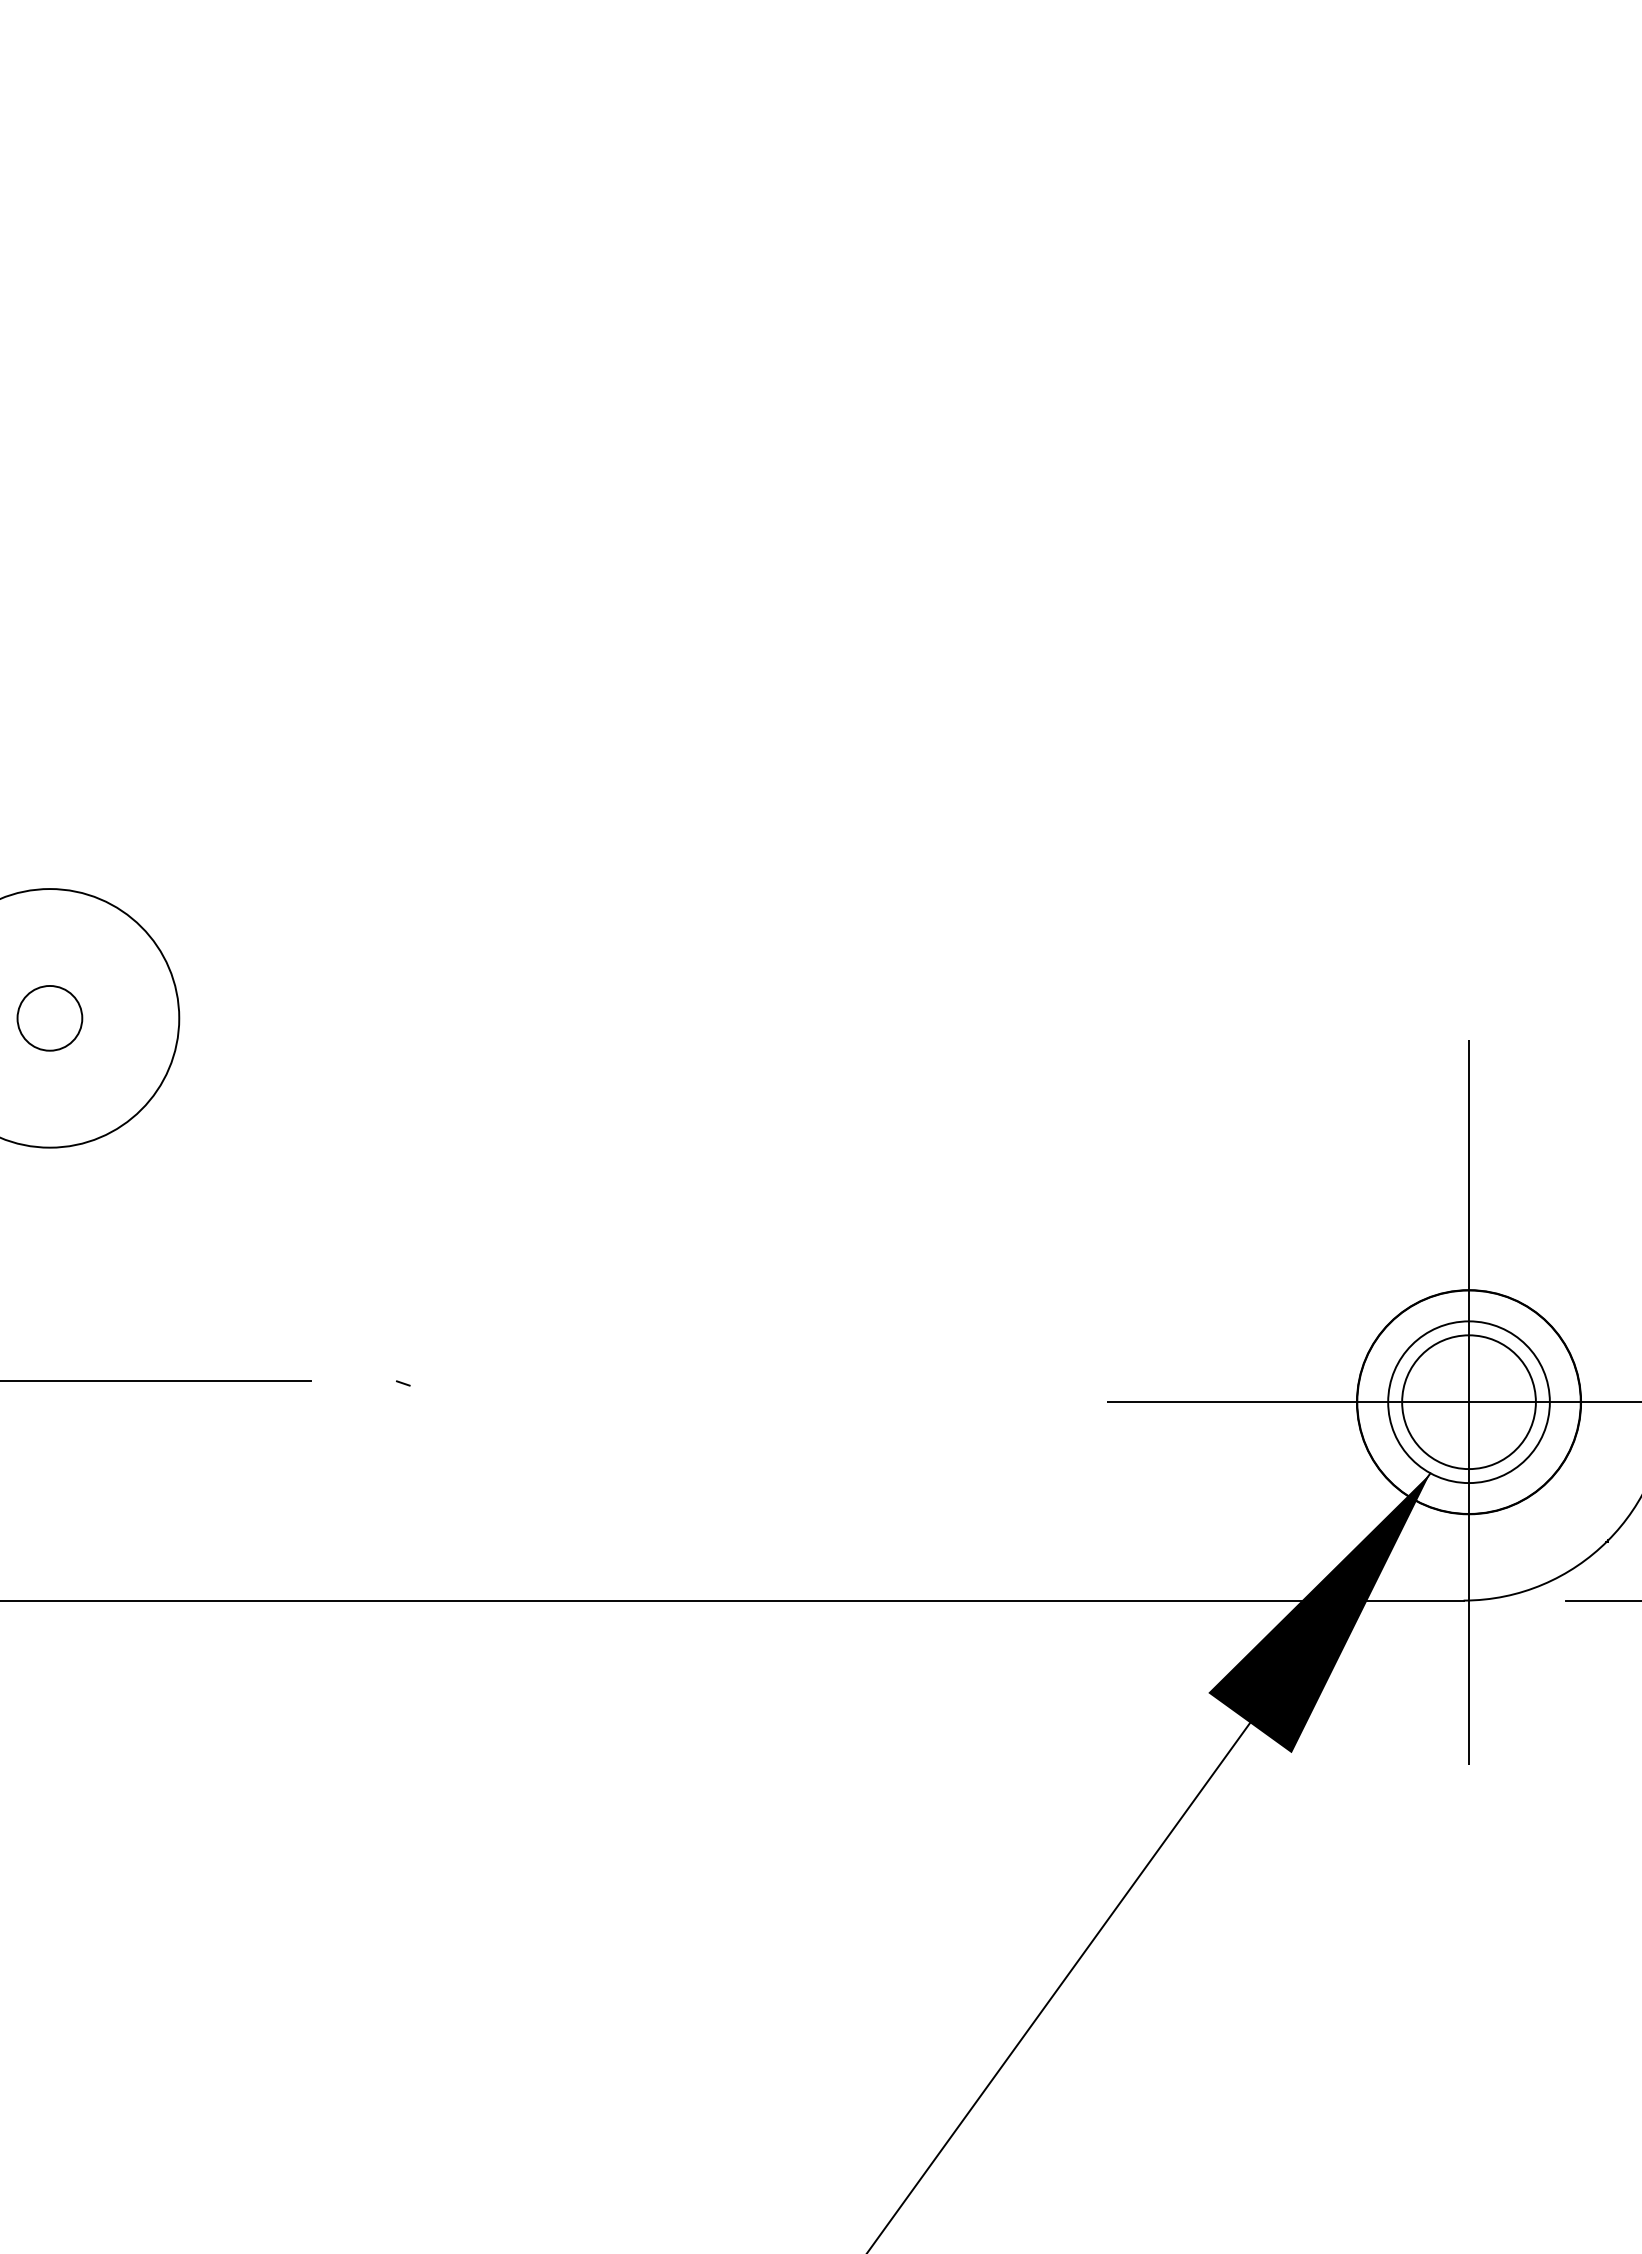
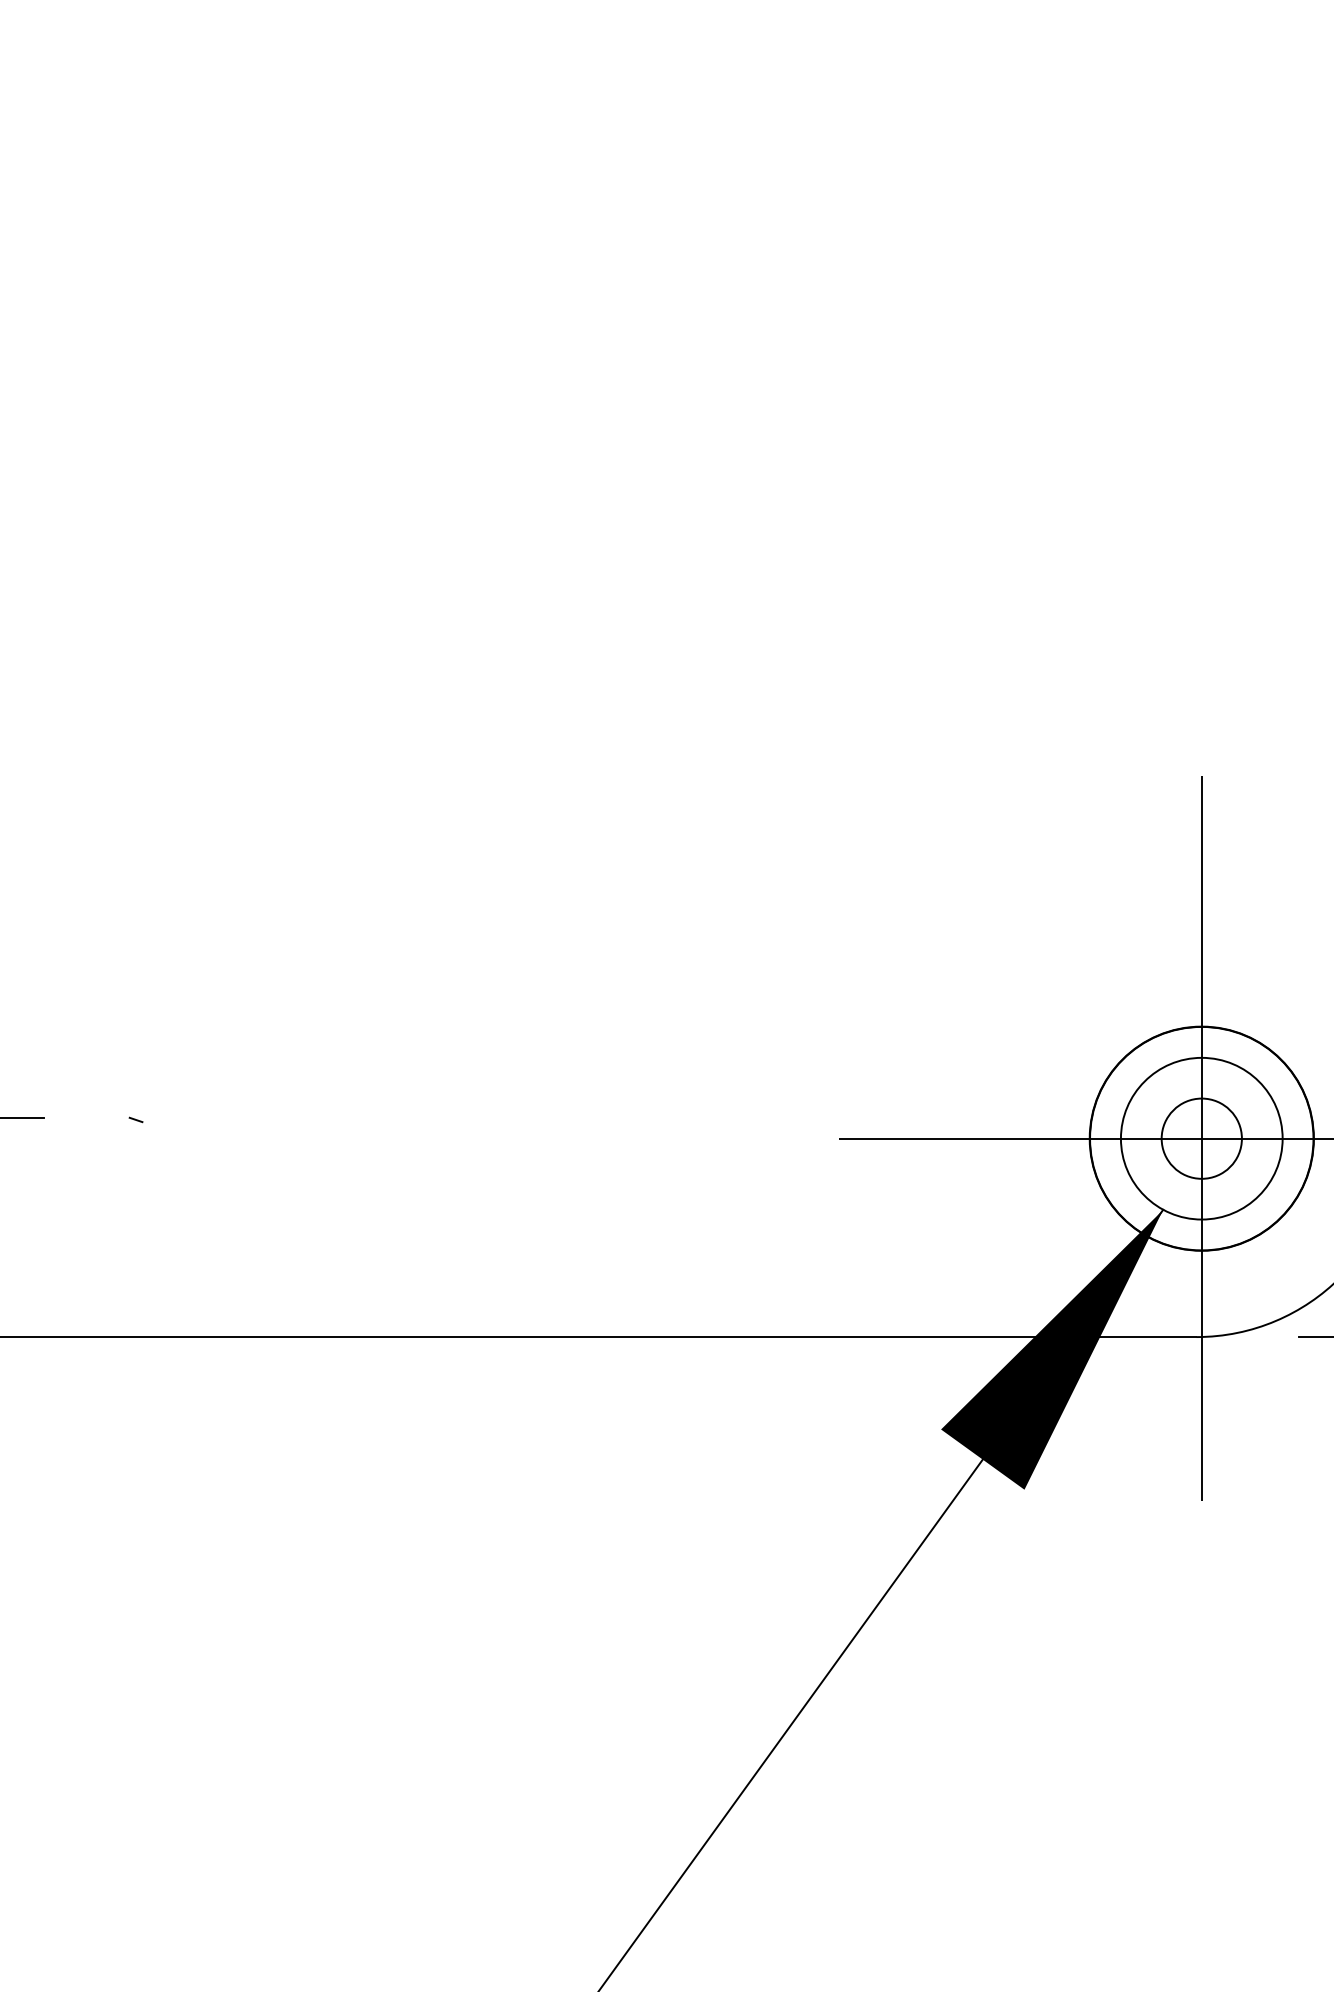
circle: (1468, 1402) -> (1201, 1138), size x0.6

